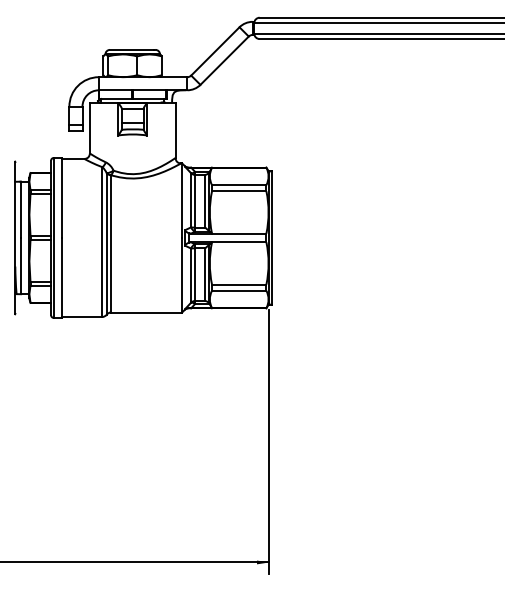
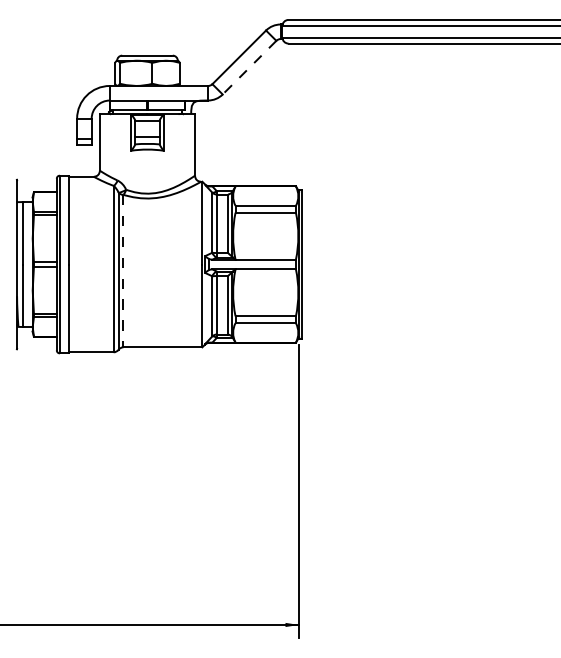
line: (224, 61) -> (249, 68), solid -> dashed
line: (111, 243) -> (123, 270), solid -> dashed

